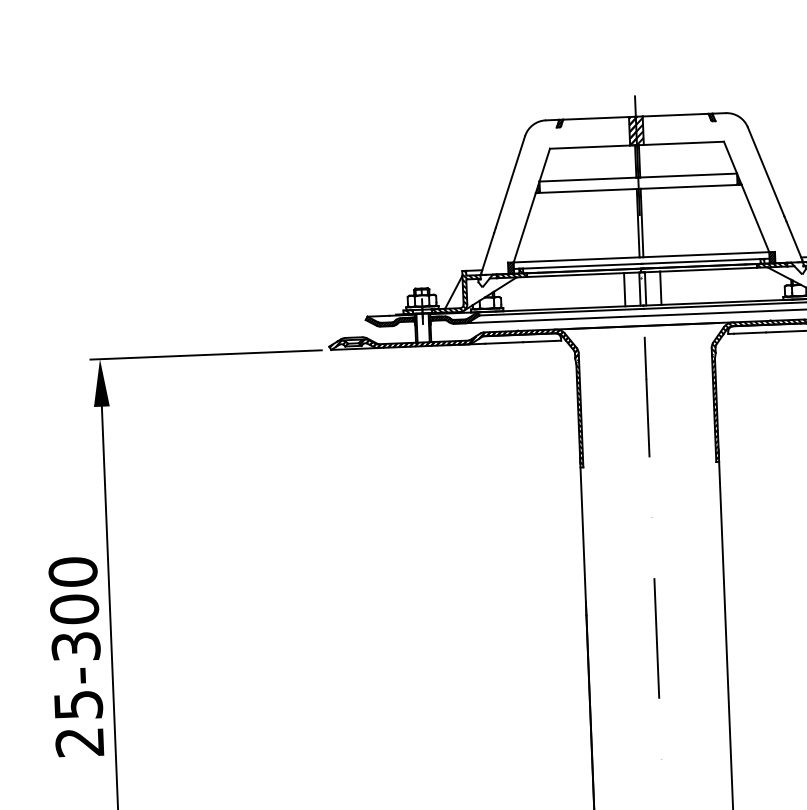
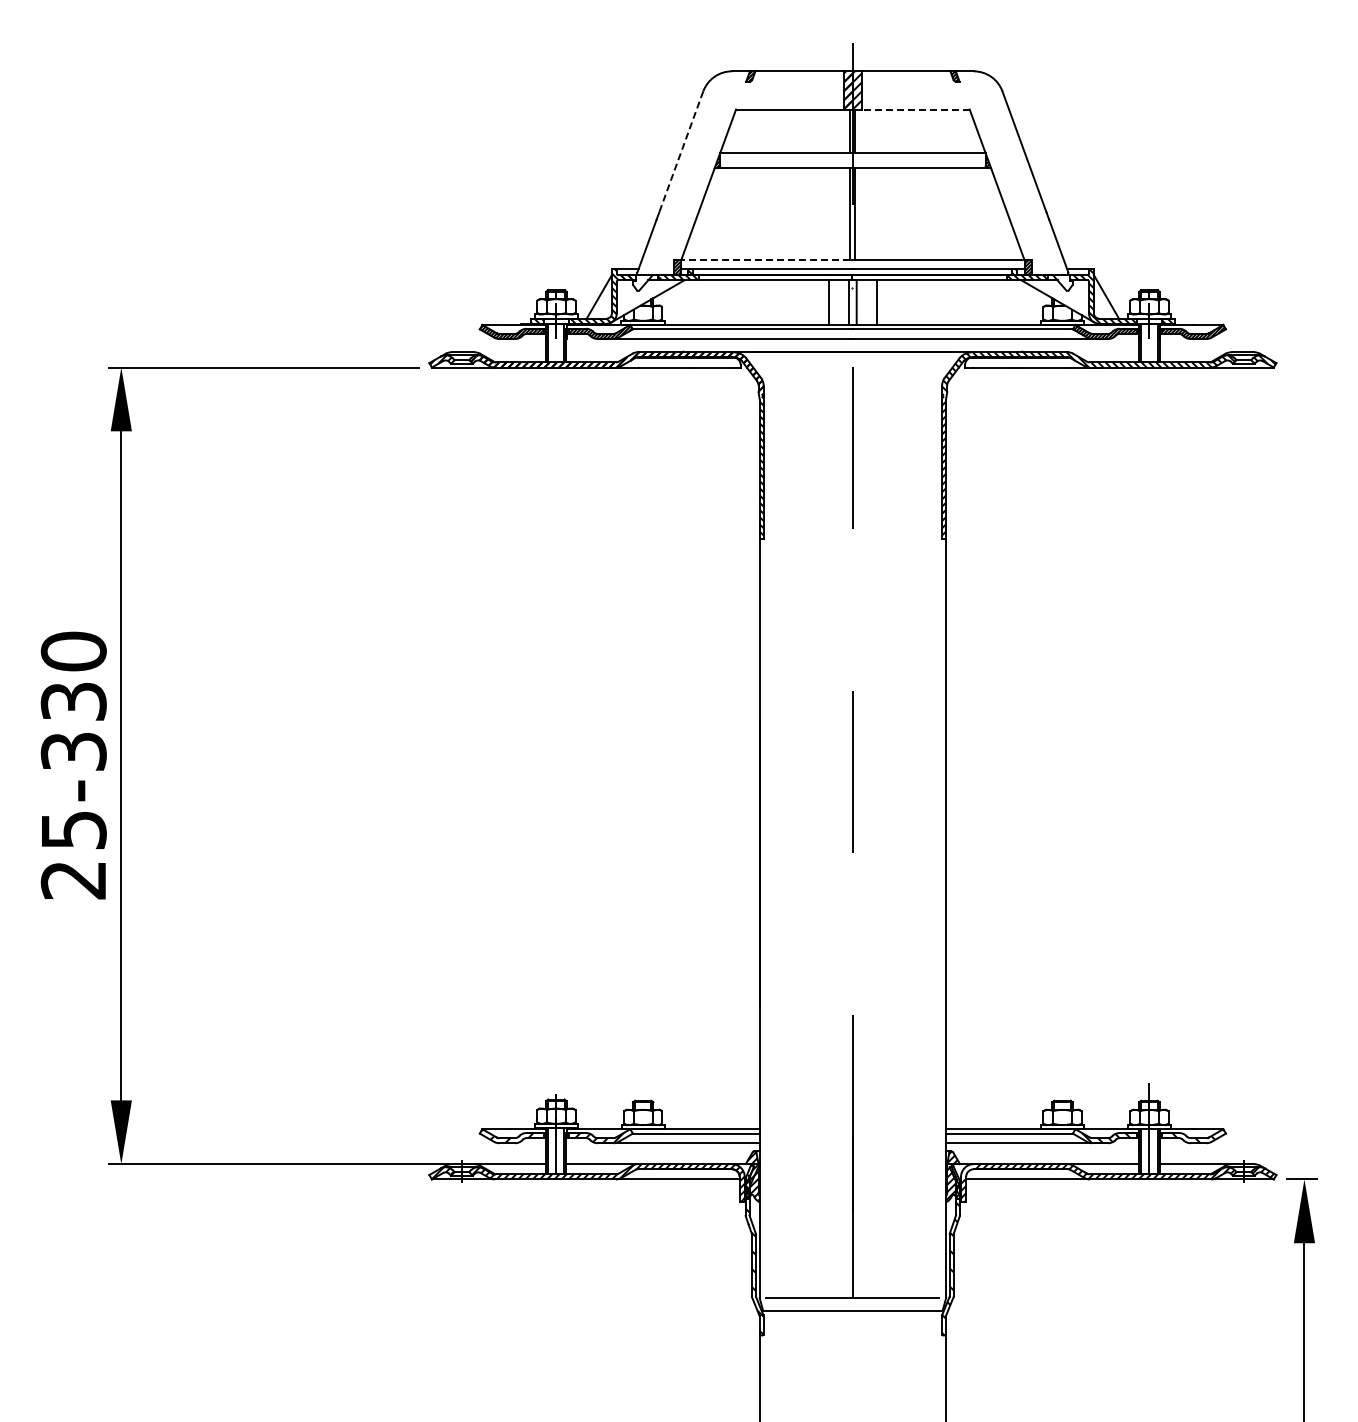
line: (683, 143) -> (915, 109), solid -> dashed
line: (510, 182) -> (681, 152), solid -> dashed
line: (576, 260) -> (765, 260), solid -> dashed
text: (74, 609) -> (73, 701), 25-300 -> 25-330

